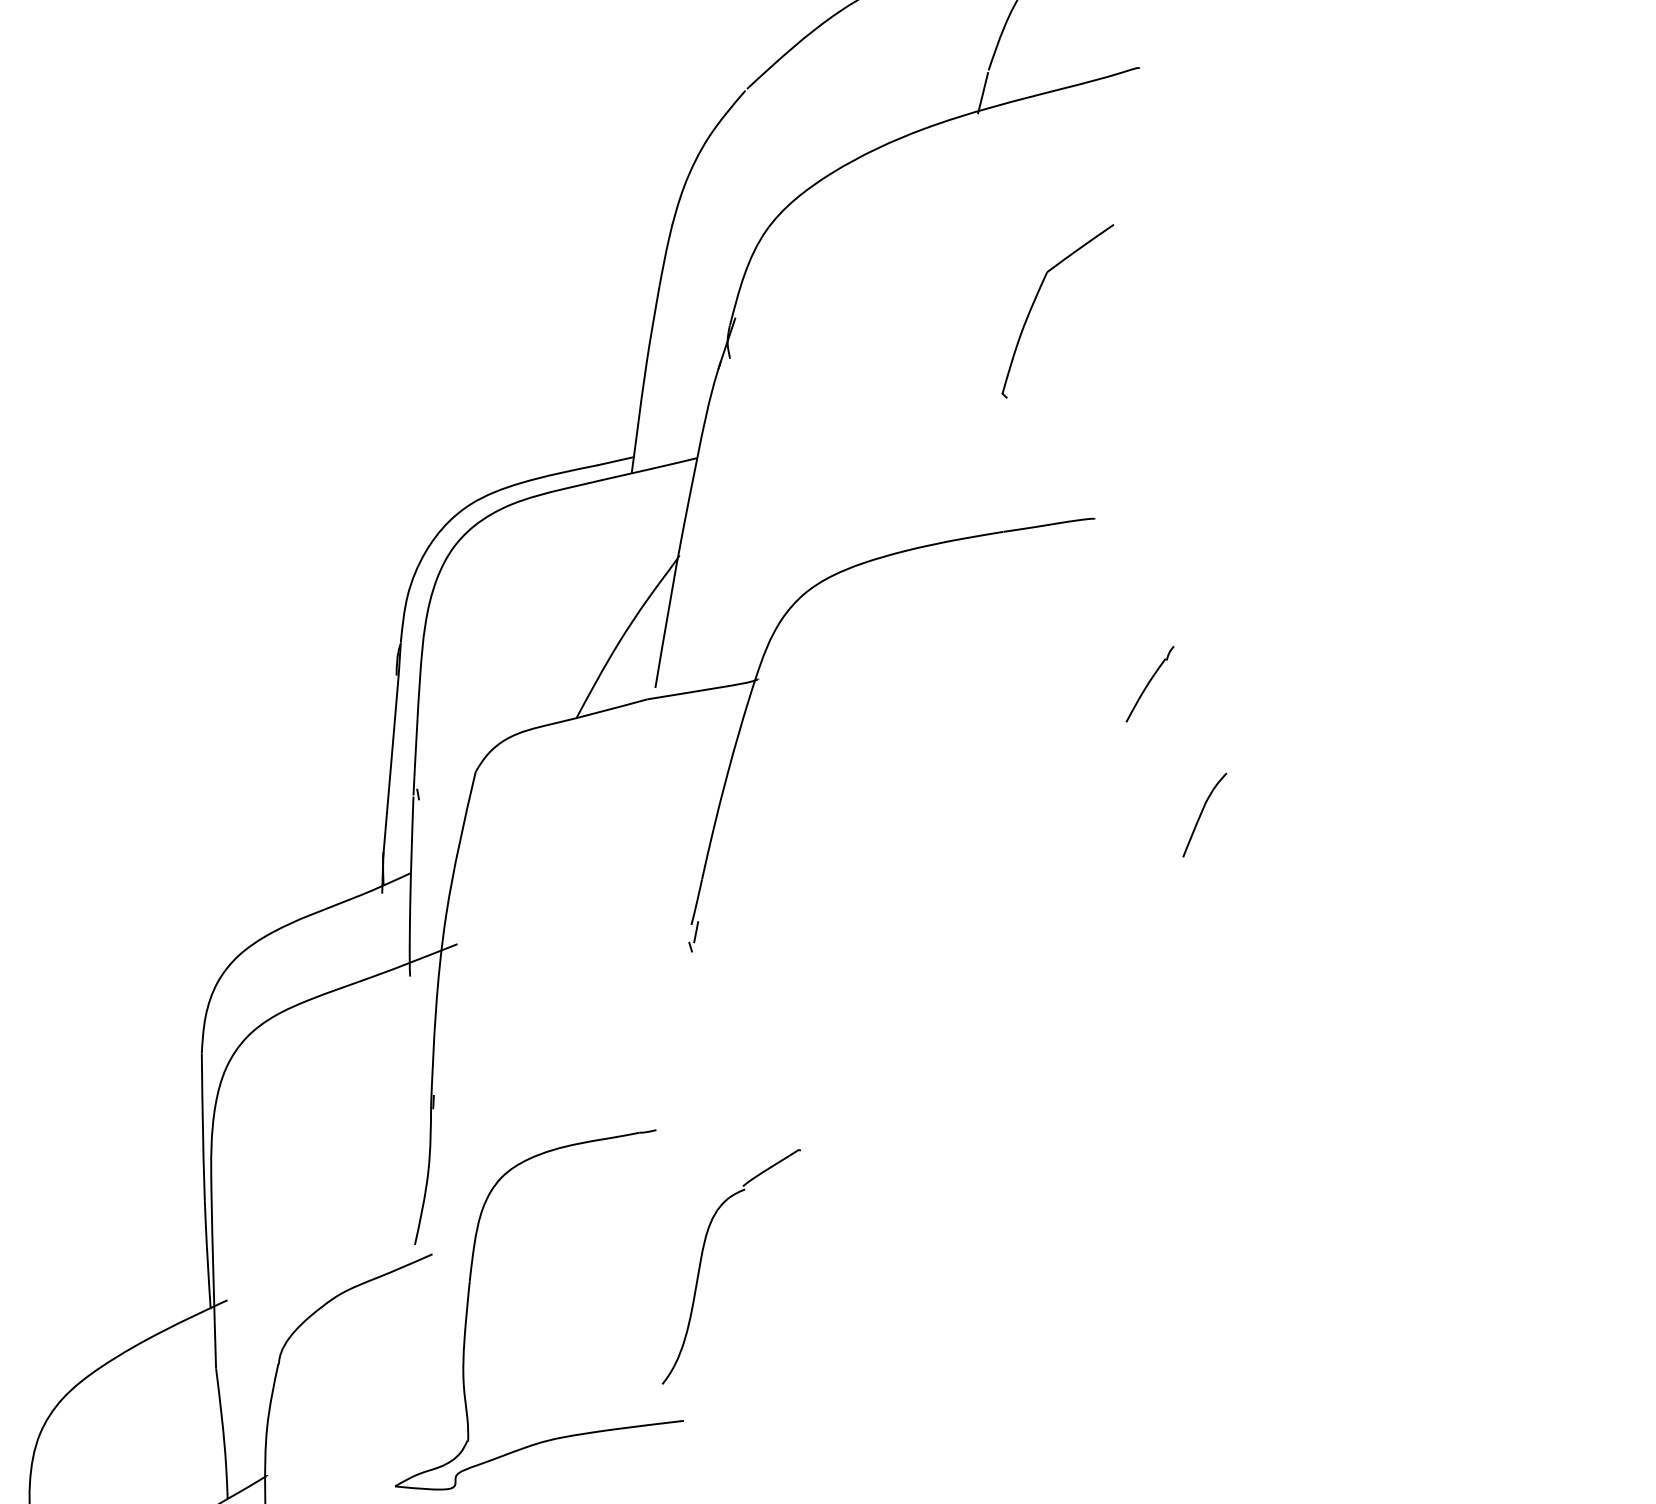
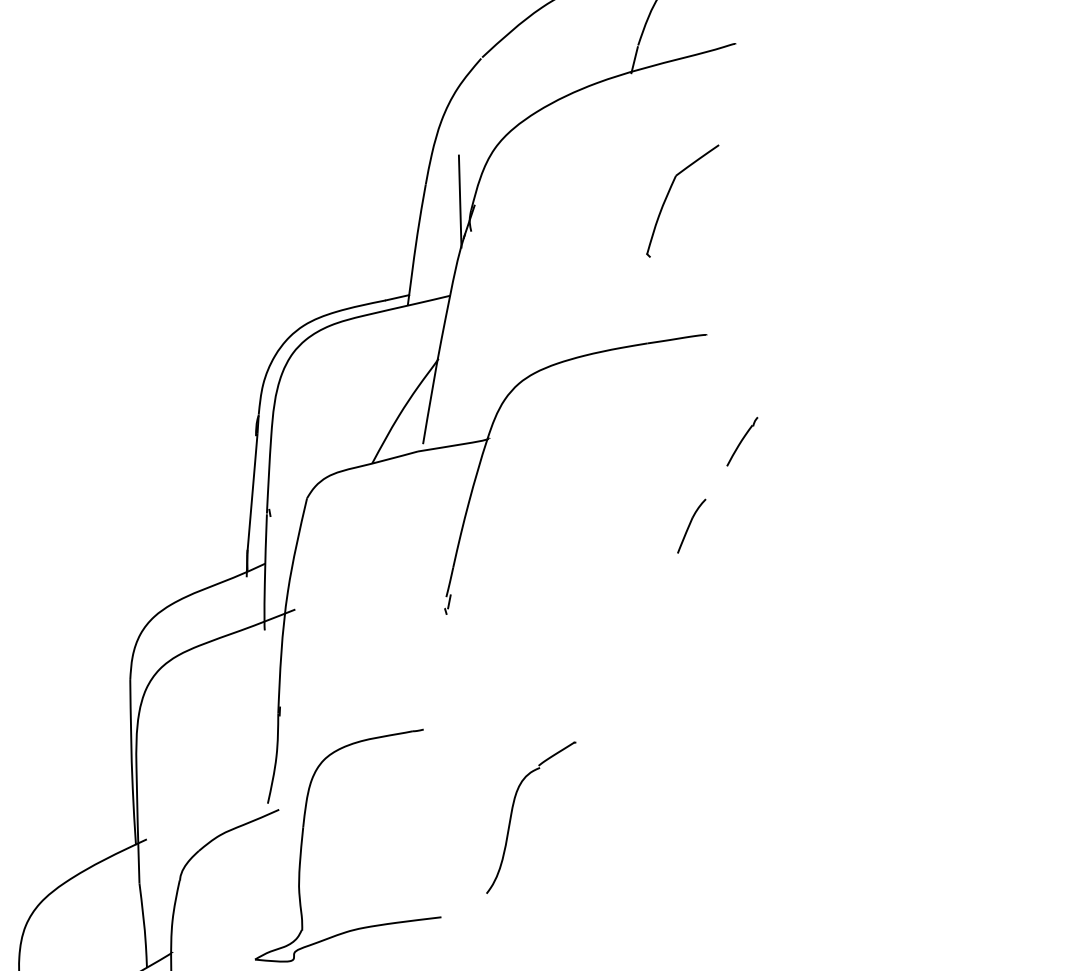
line: (711, 312) -> (459, 201), added
part: (1204, 813) -> (691, 525), moved
part: (702, 1261) -> (512, 814), moved

